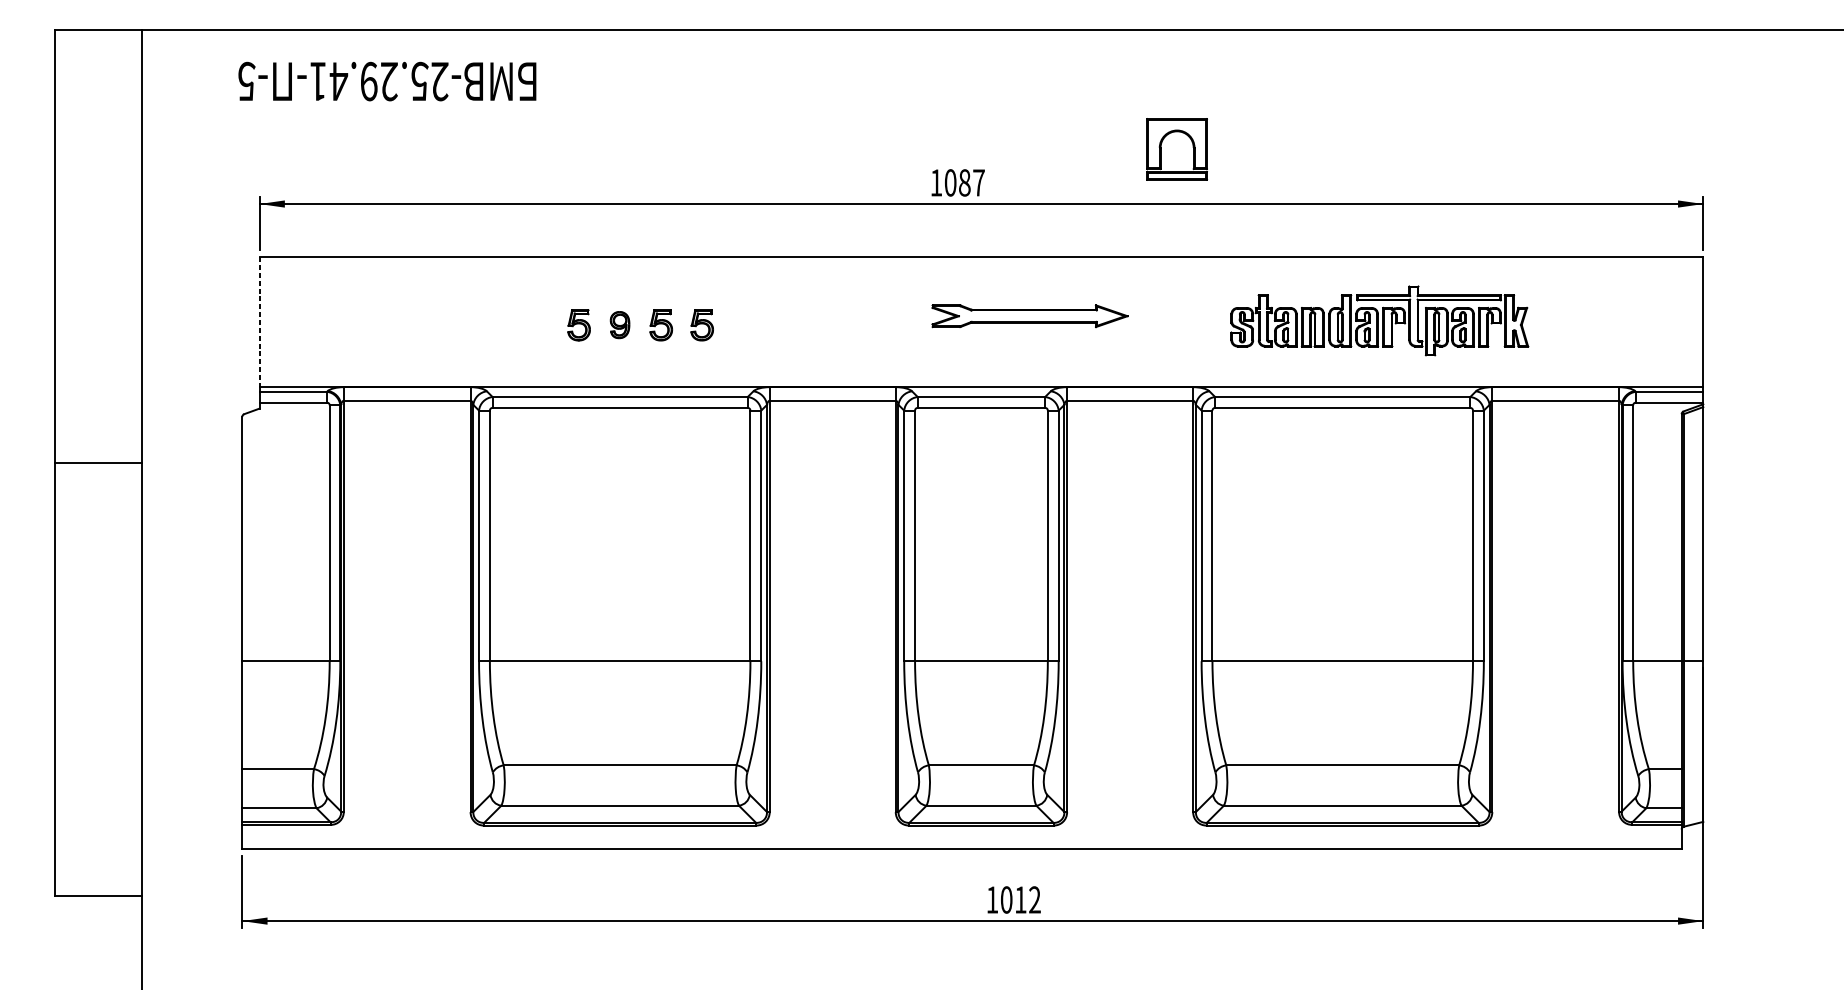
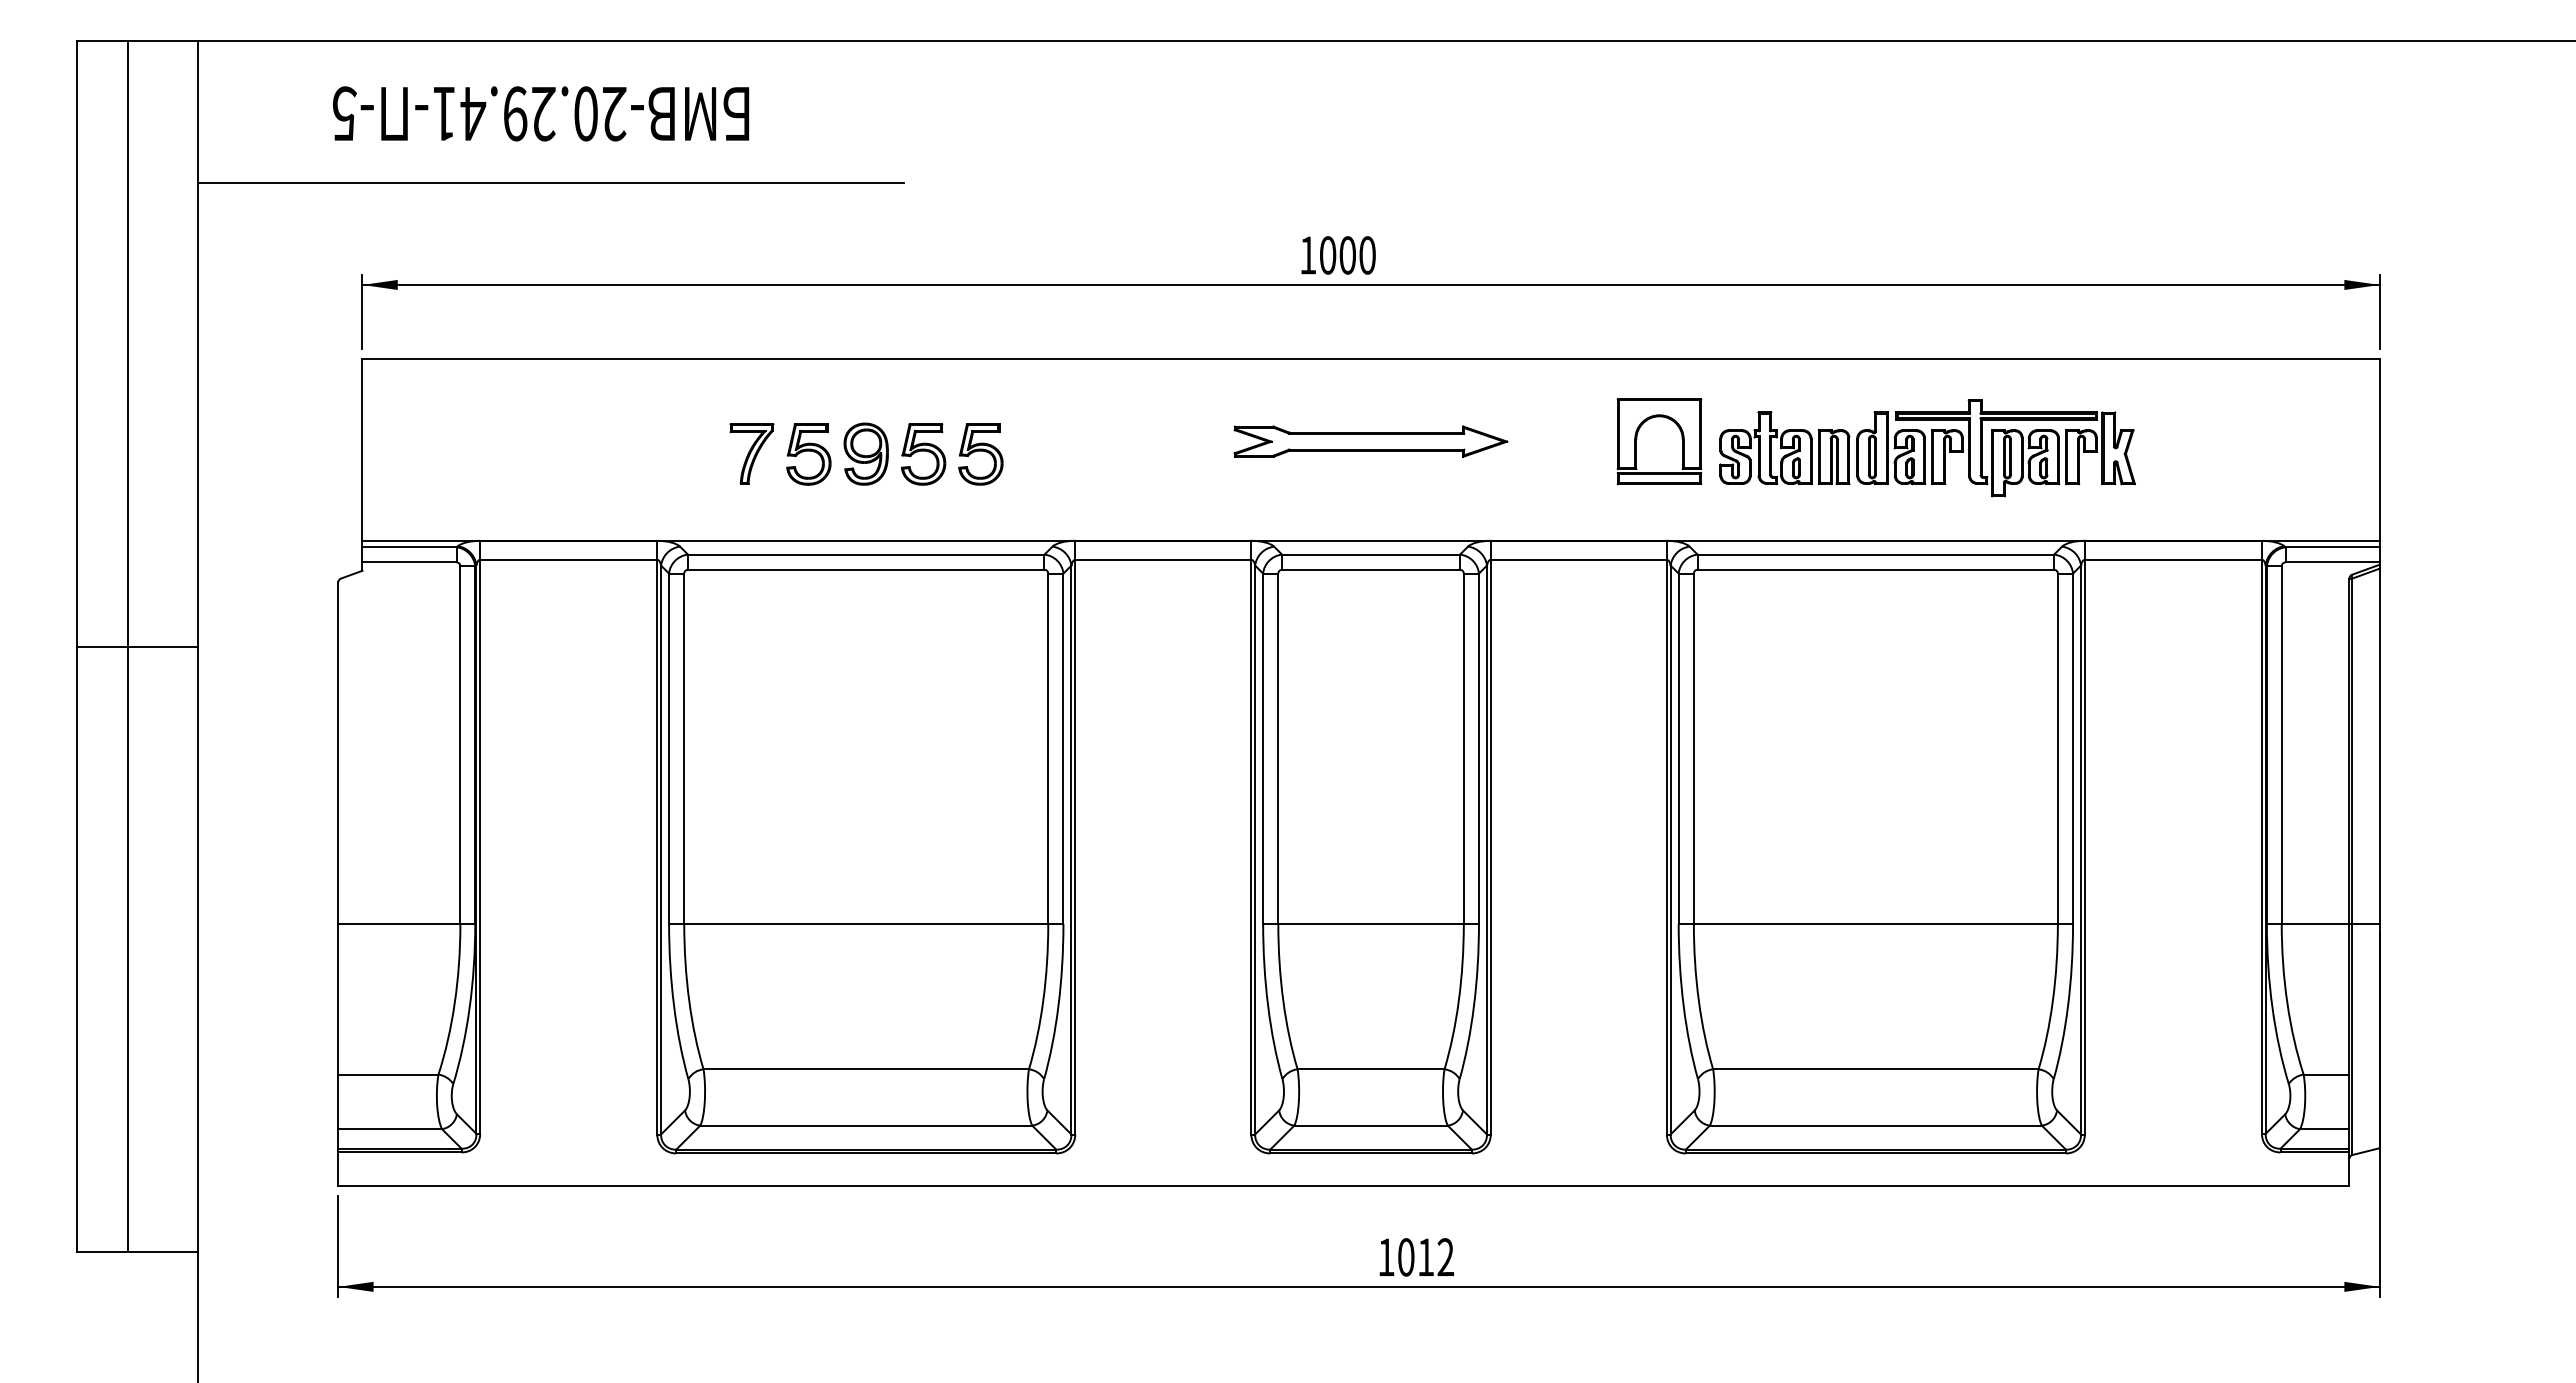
text: (419, 81) -> (586, 113), -25.29.41- -> -20.29.41-
line: (394, 130) -> (551, 182), added
part: (1161, 147) -> (1637, 439), moved
text: (971, 182) -> (1357, 255), 1087 -> 1000
part: (1029, 316) -> (1370, 441), moved
line: (259, 321) -> (362, 449), dashed -> solid
part: (538, 324) -> (751, 453), added
part: (619, 324) -> (865, 453), size x1.67
part: (578, 325) -> (808, 454), size x1.43
part: (661, 325) -> (923, 454), size x1.43
part: (701, 325) -> (980, 454), size x1.43
line: (91, 462) -> (127, 646), added

